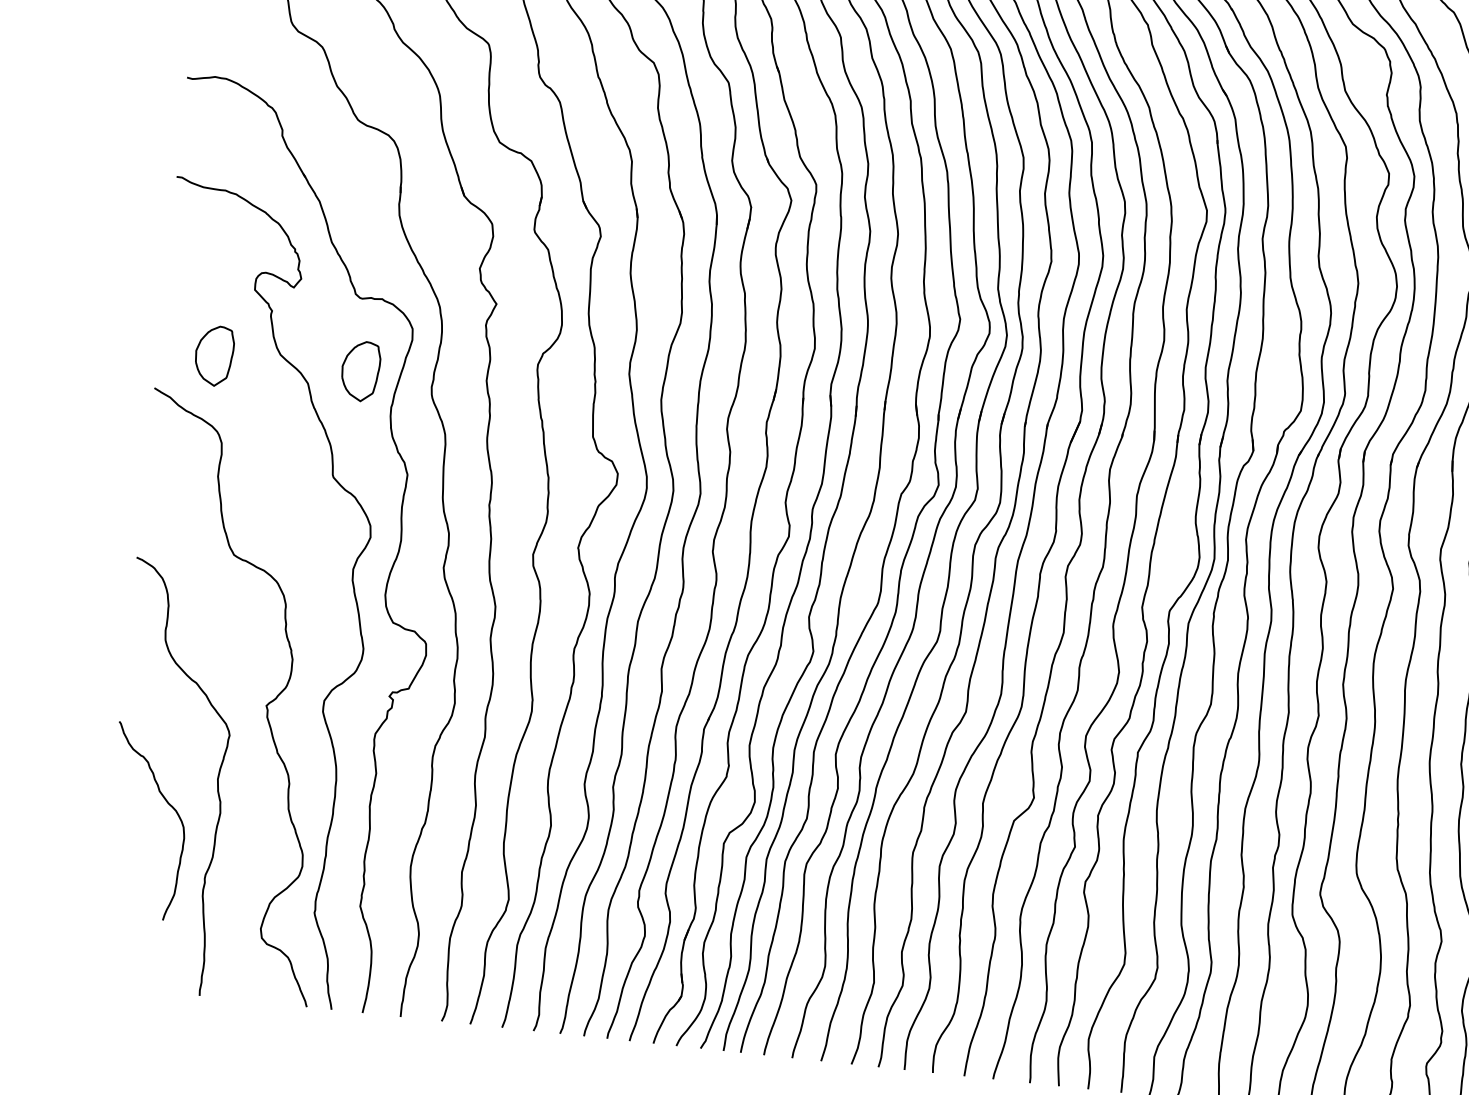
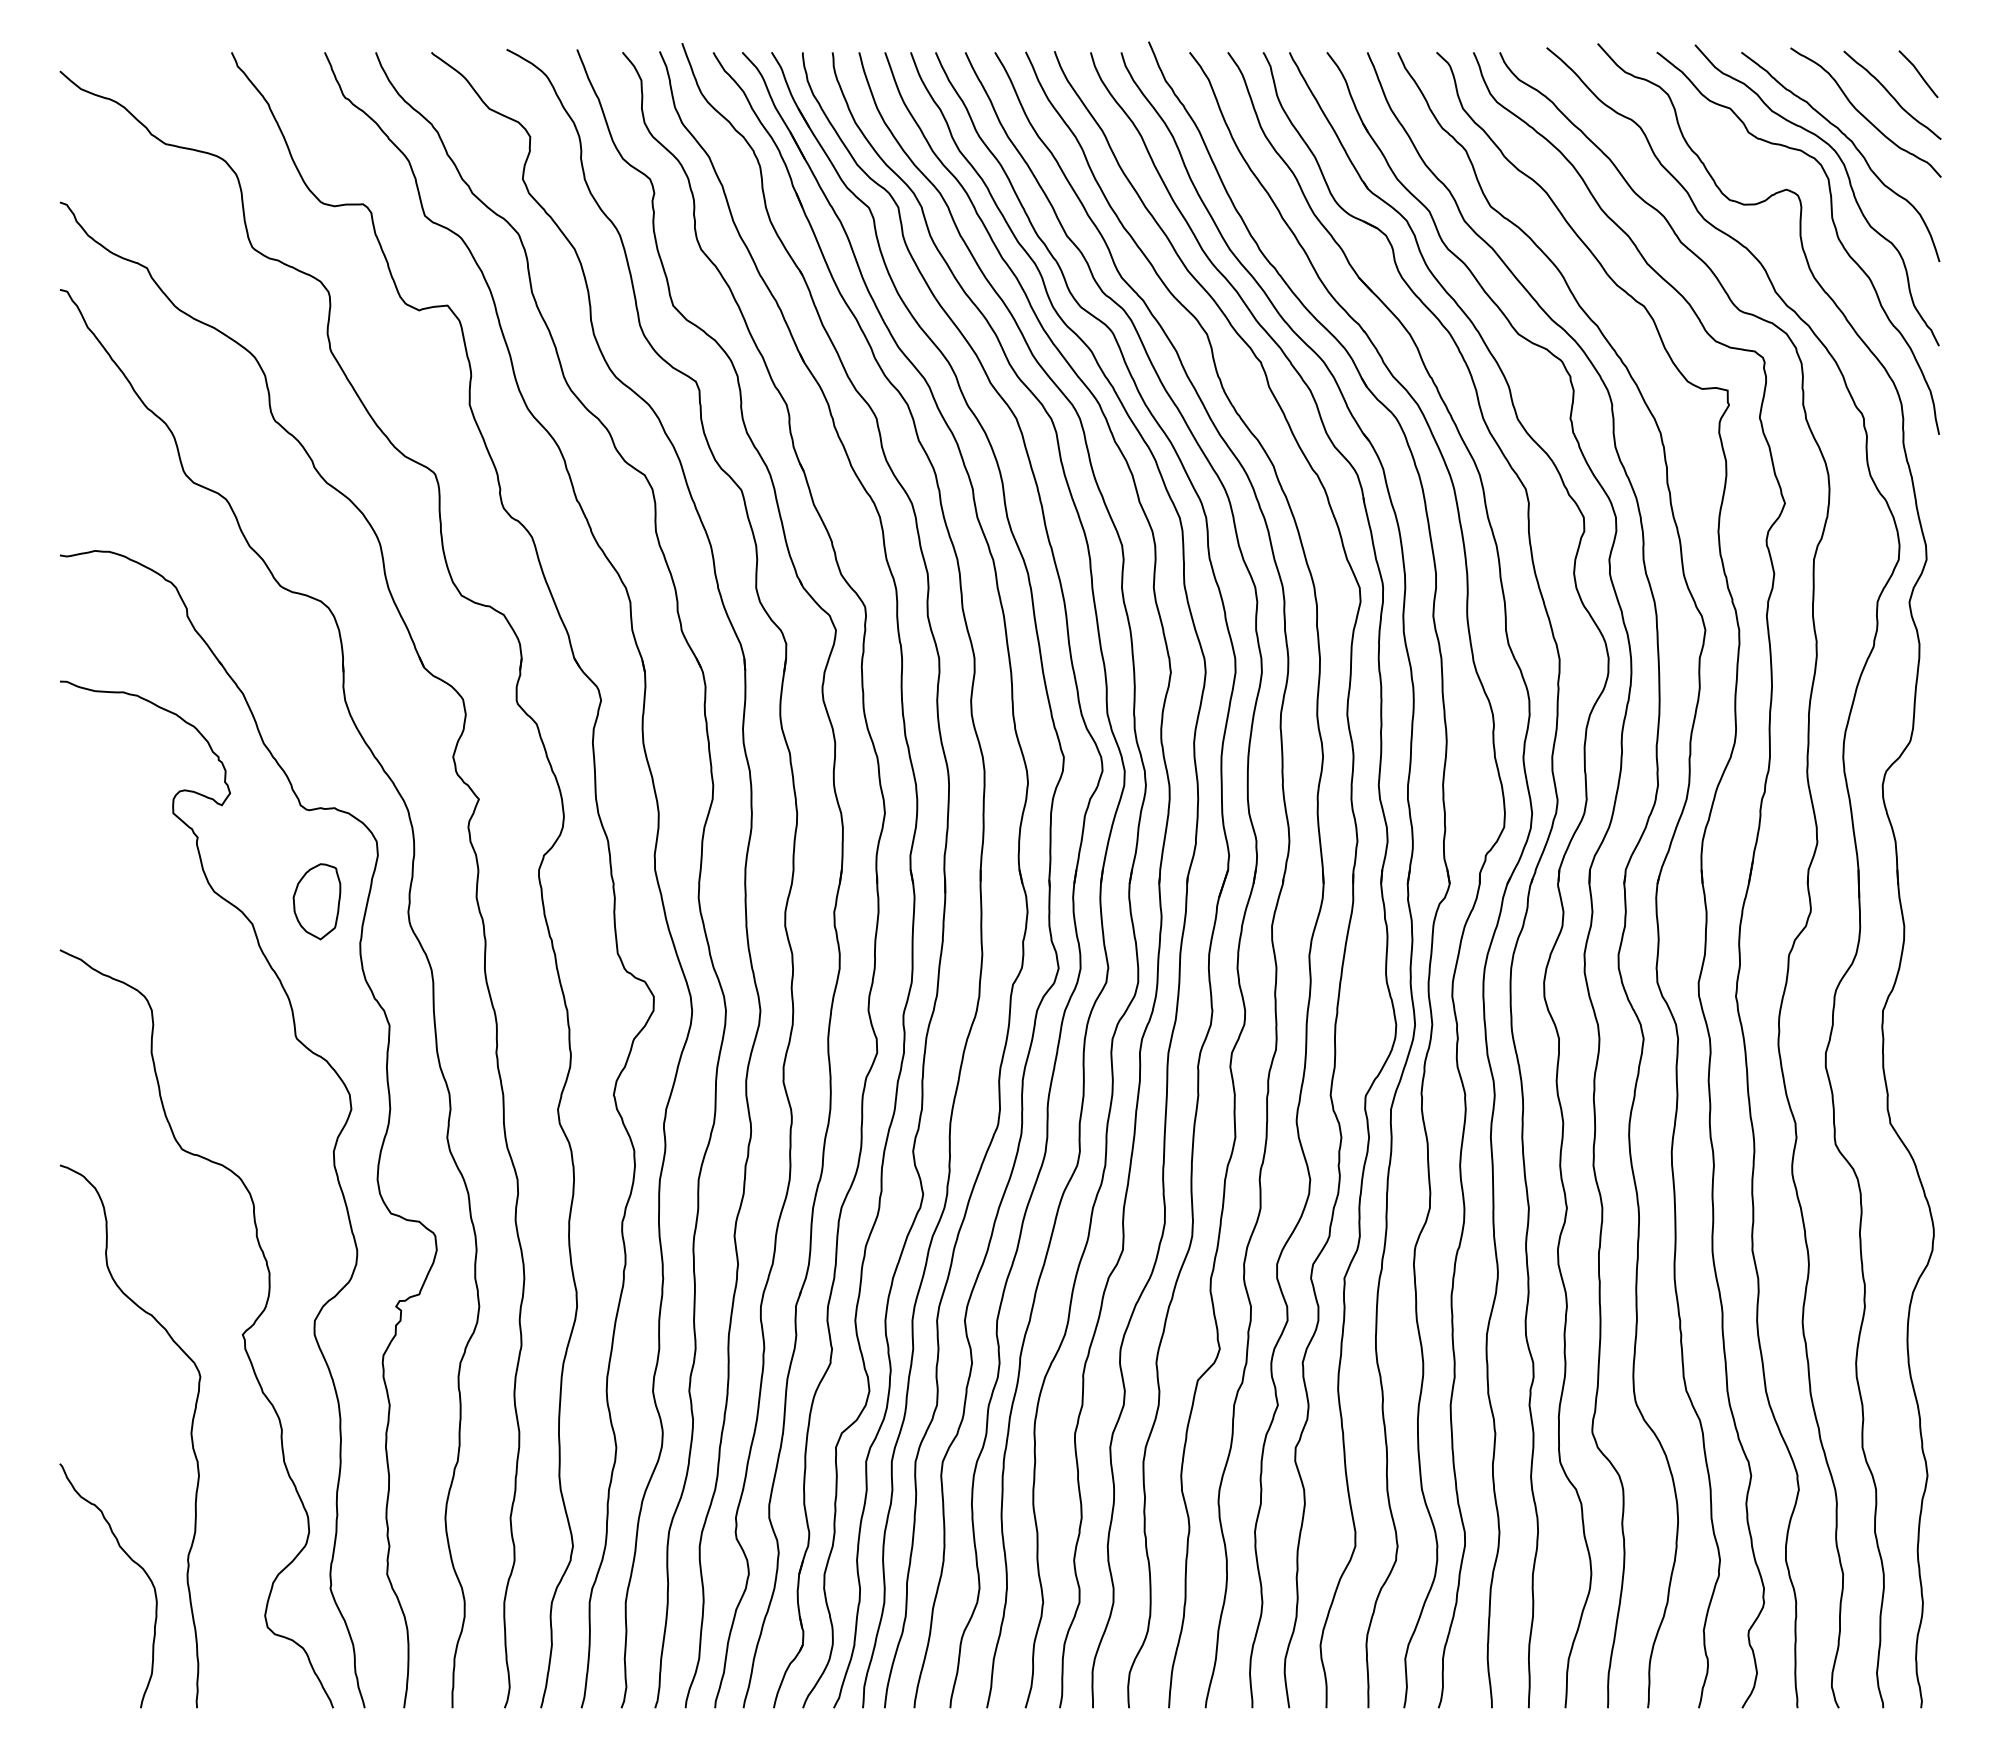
part: (213, 355) -> (130, 901), removed
curve: (168, 804) -> (132, 1561), moved

